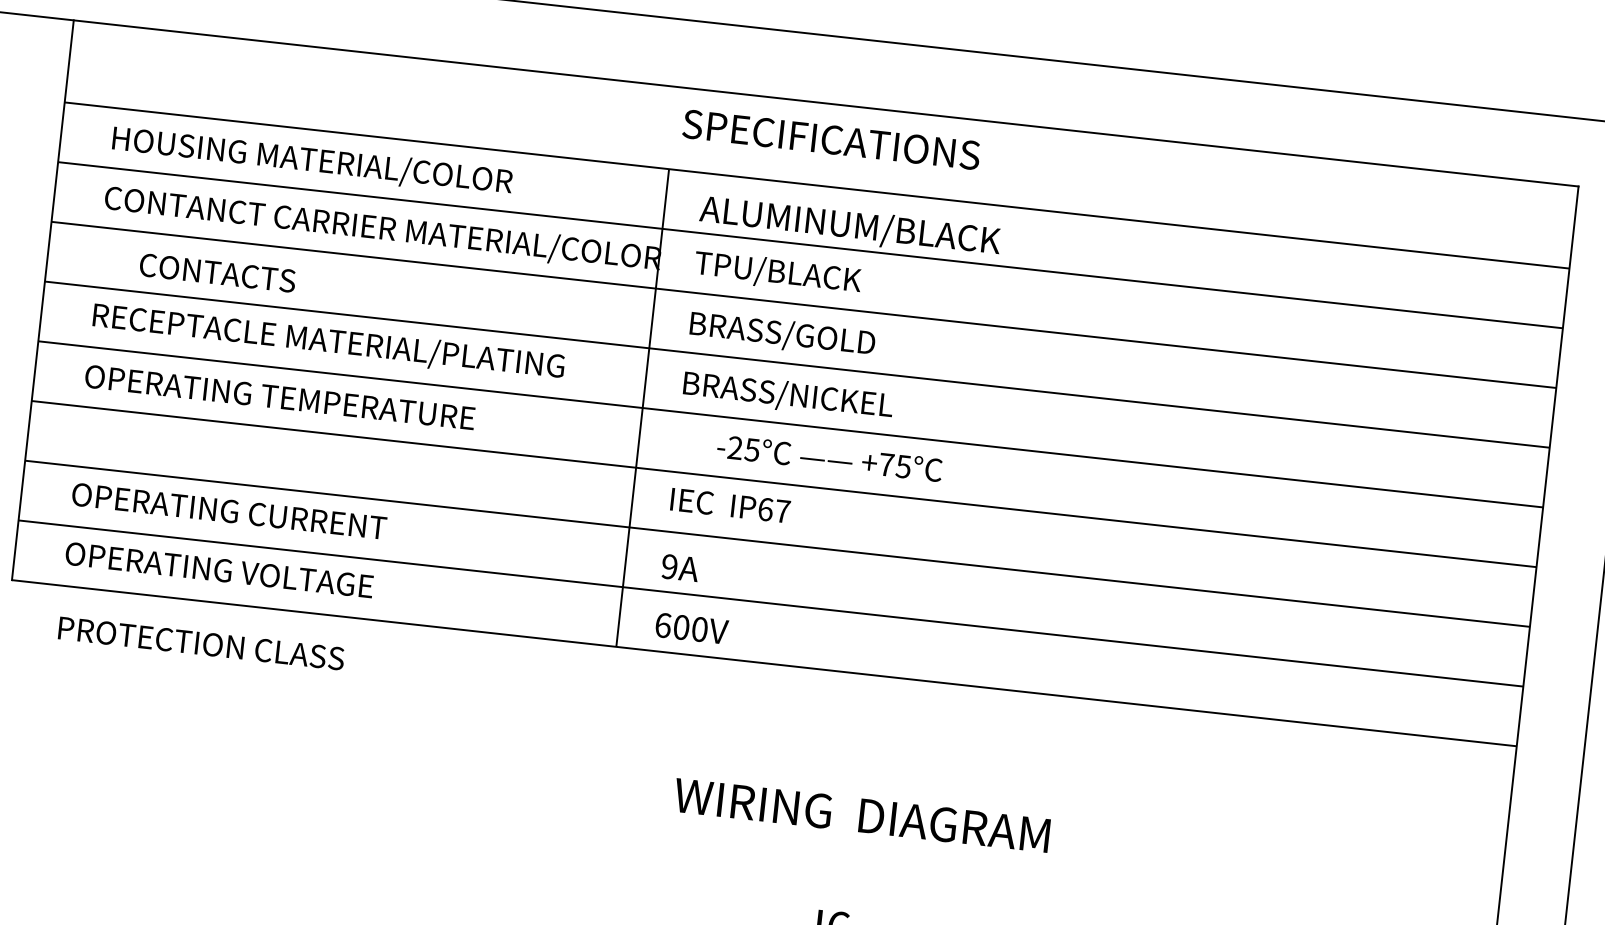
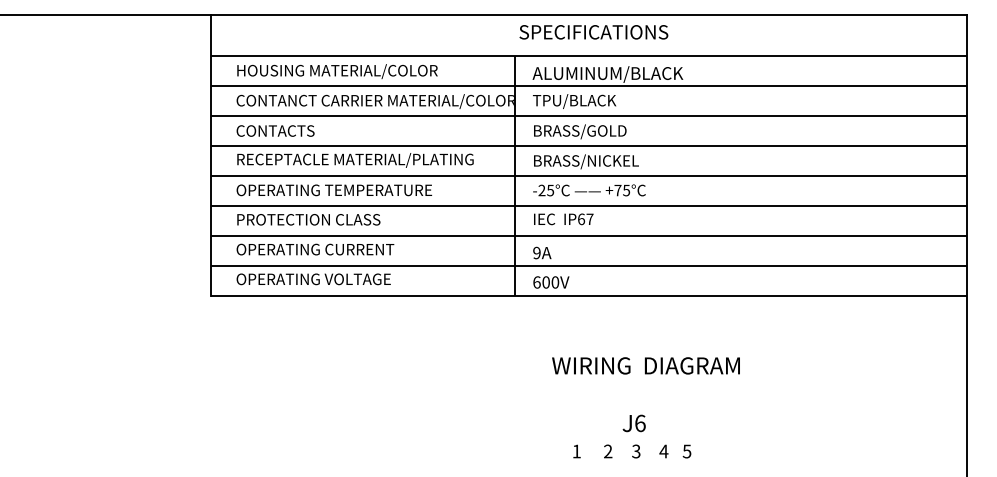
text: (217, 271) -> (275, 130), moved
text: (829, 458) -> (589, 190), moved
text: (200, 642) -> (308, 219), moved

